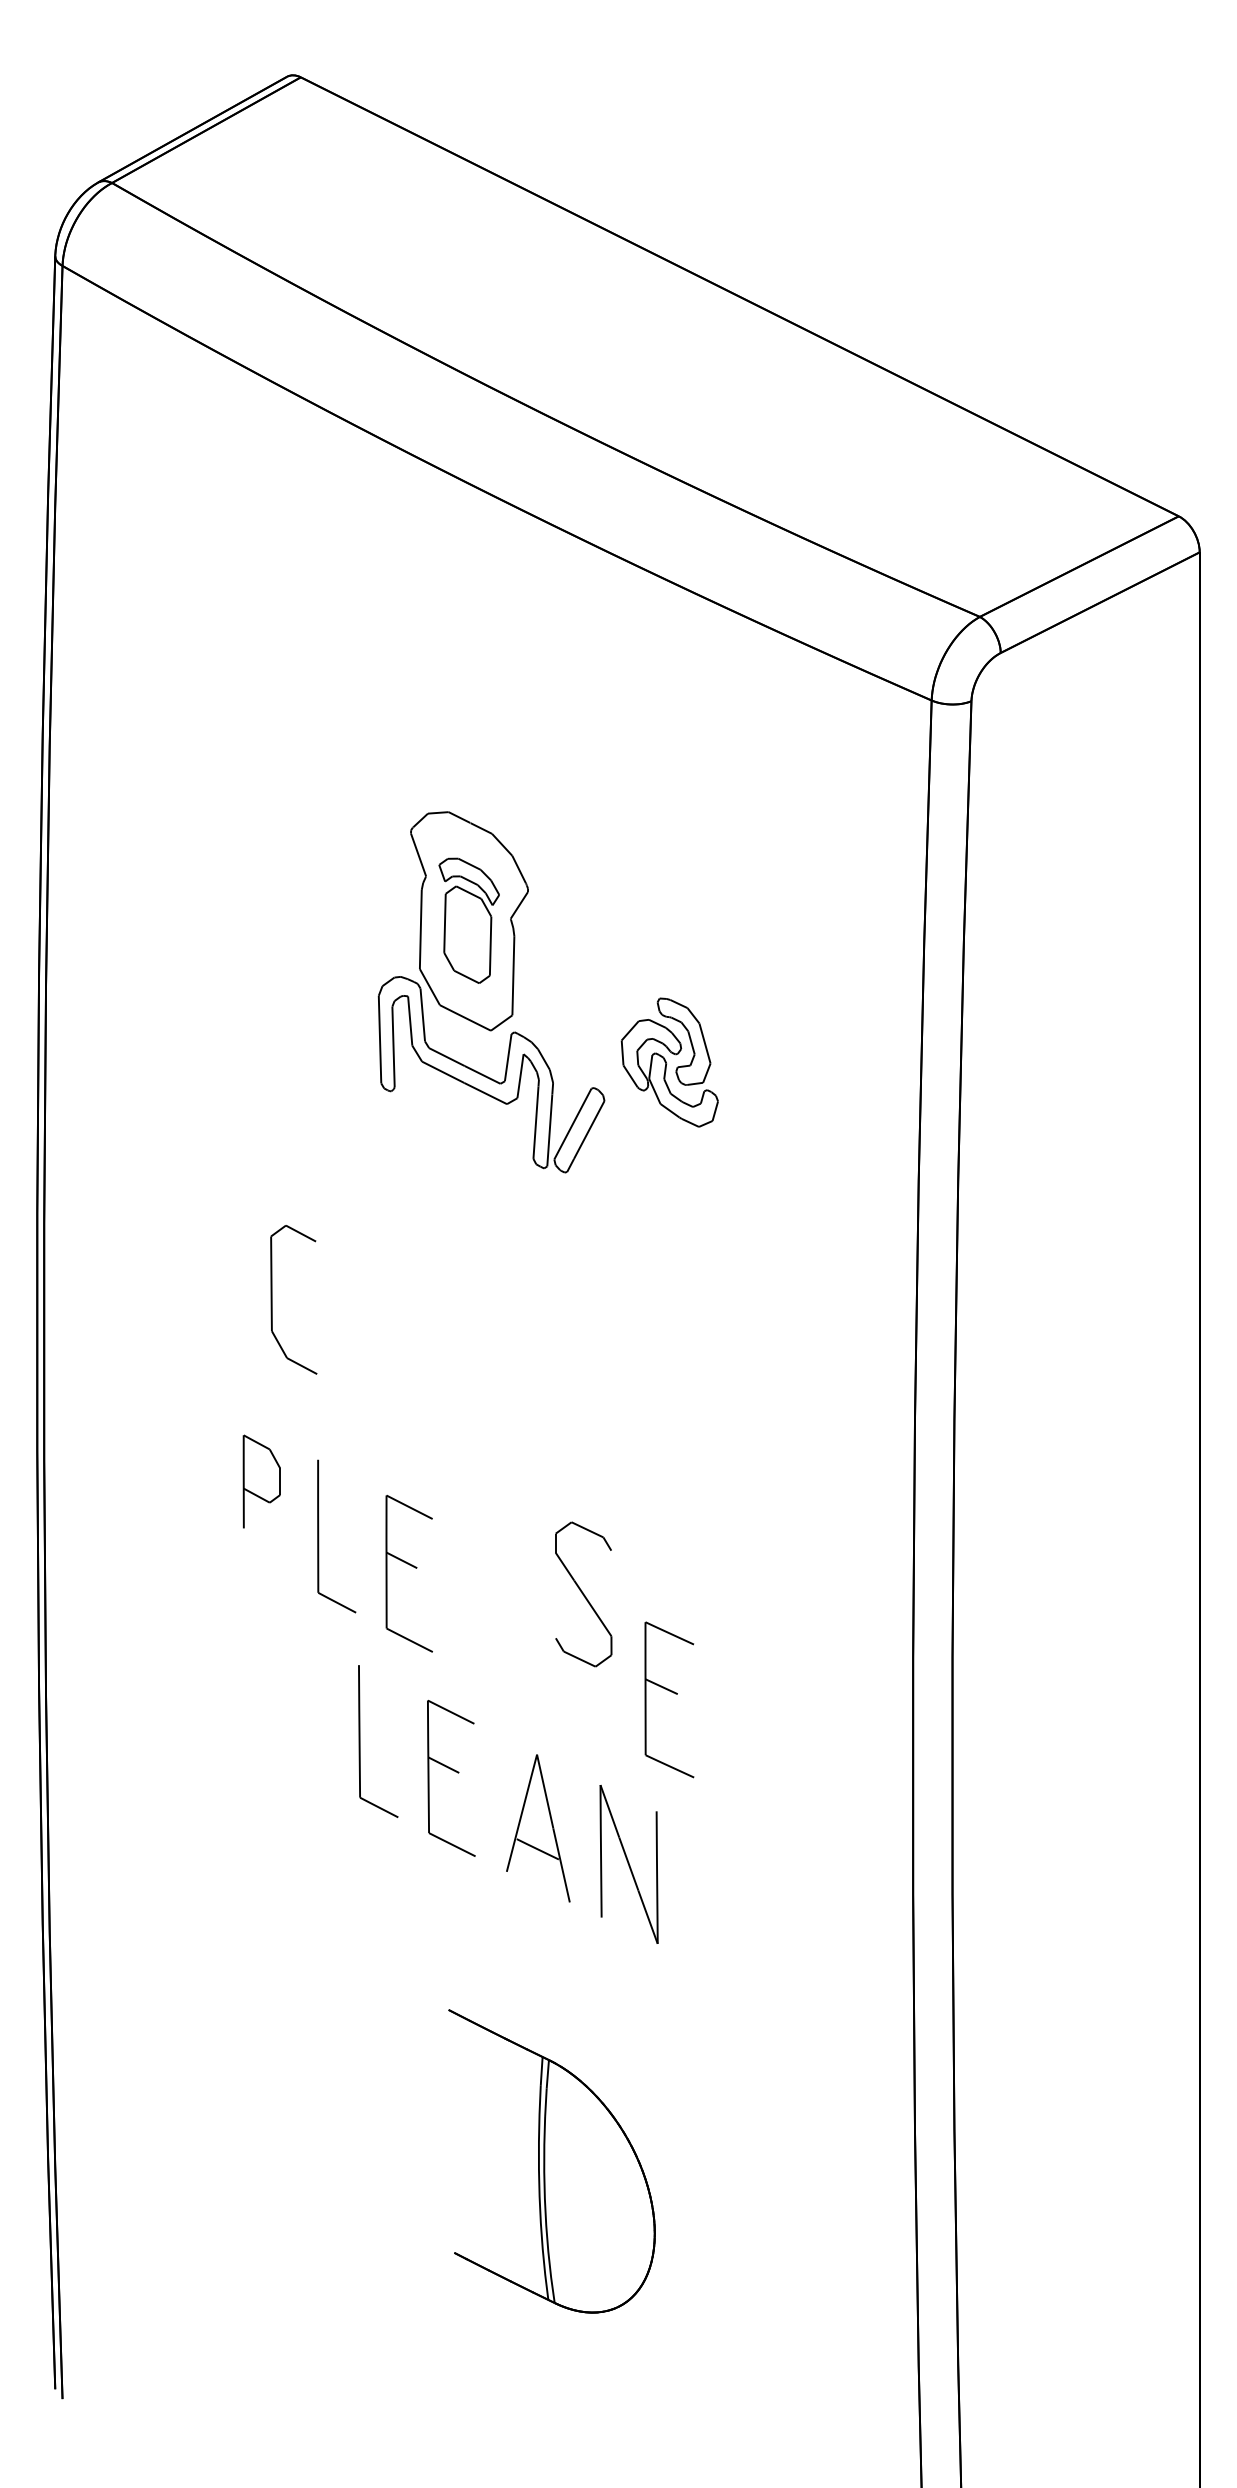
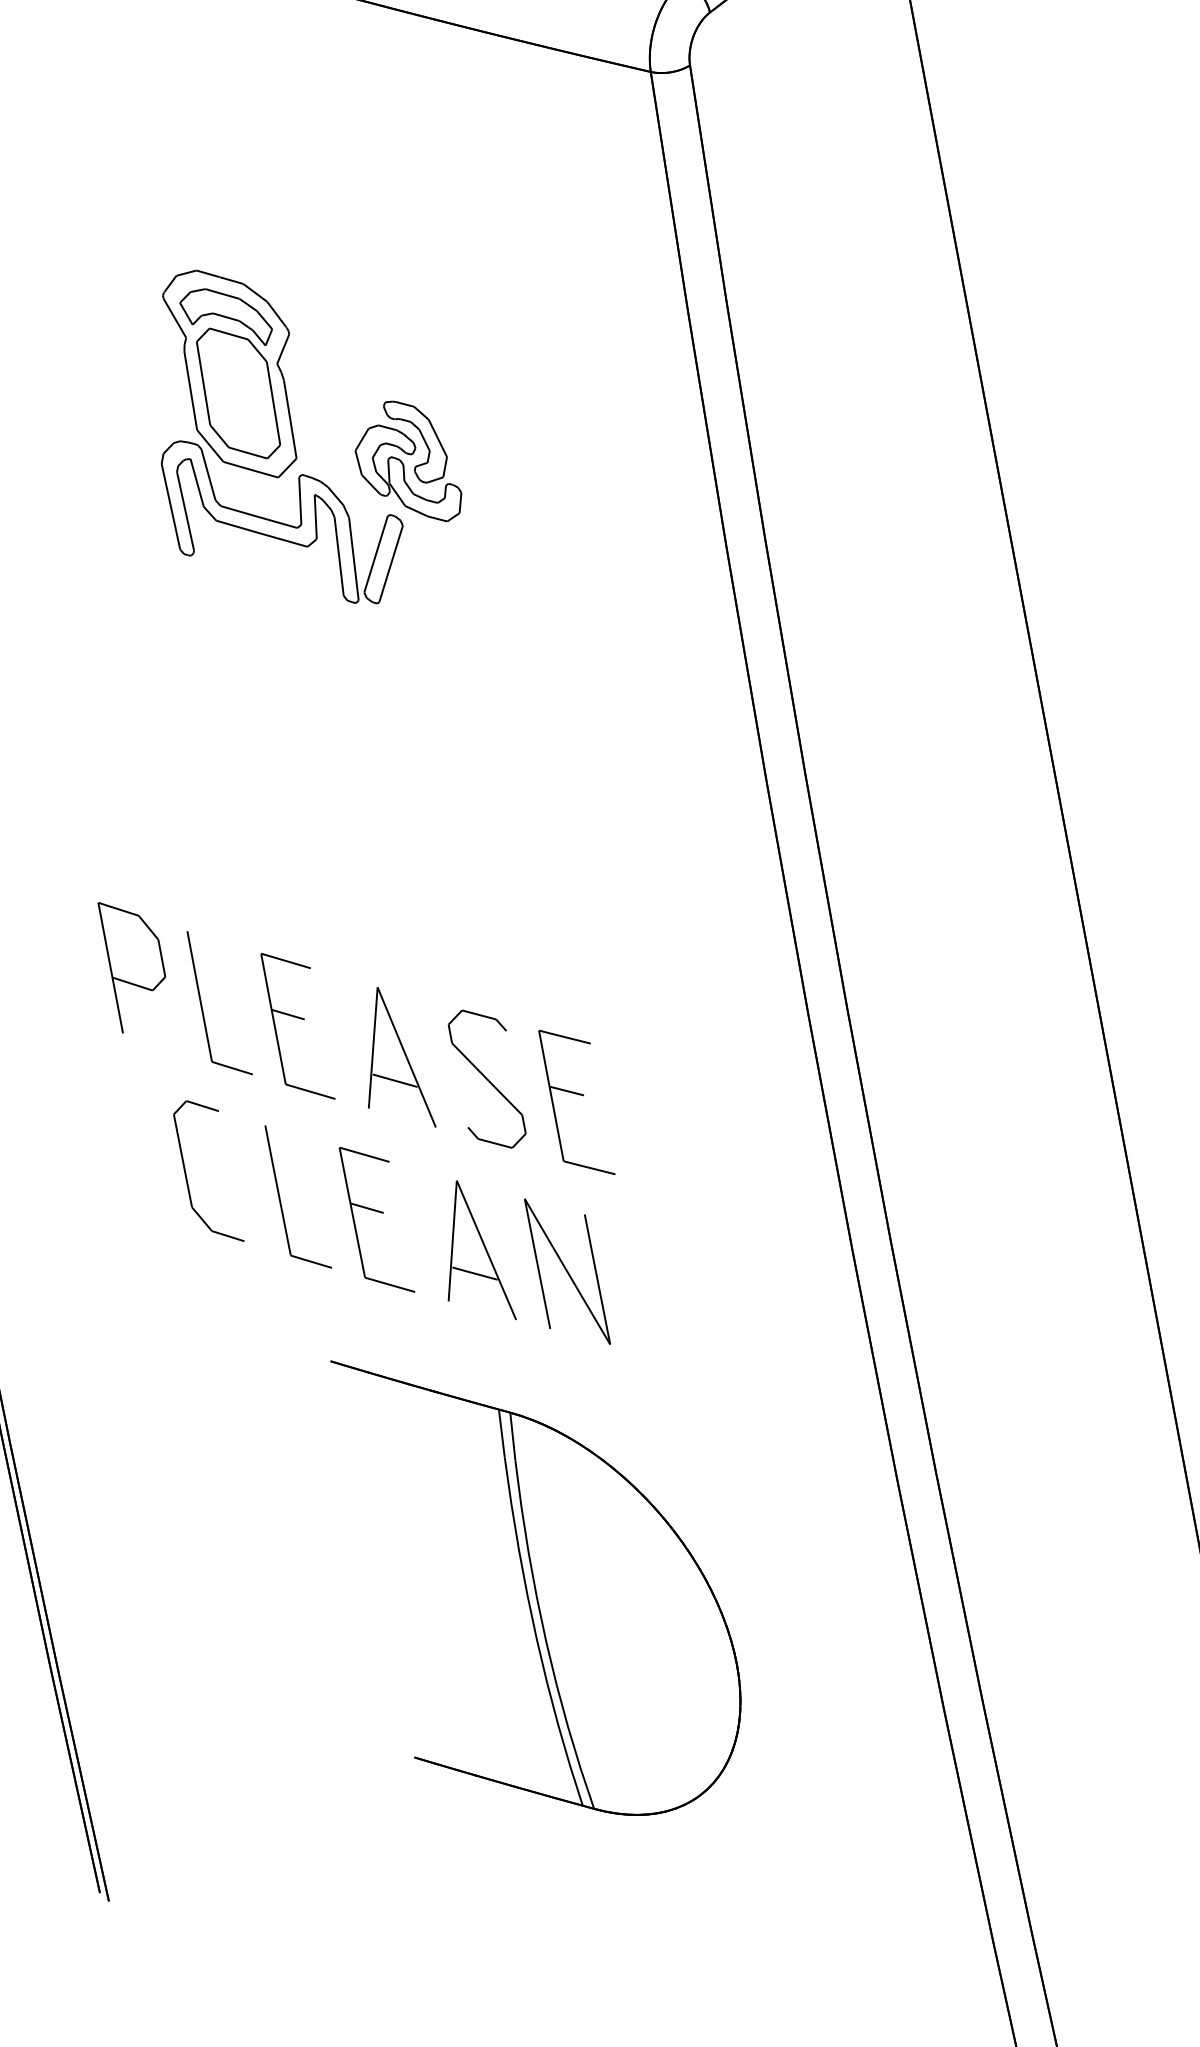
part: (468, 920) -> (235, 373), size x1.43
part: (669, 1062) -> (406, 463), moved
part: (272, 1299) -> (186, 1176), moved
part: (261, 1481) -> (135, 962), size x1.43
part: (583, 1594) -> (487, 1079), moved
part: (494, 1624) -> (391, 1060), added
part: (551, 2161) -> (545, 1577), size x1.67

